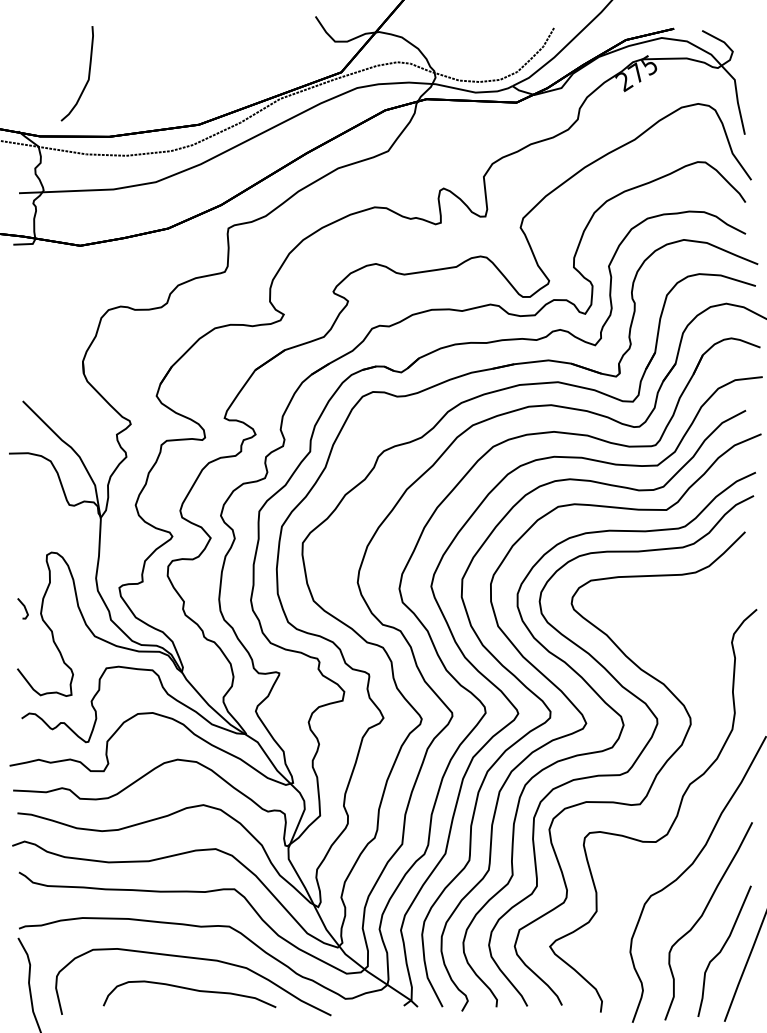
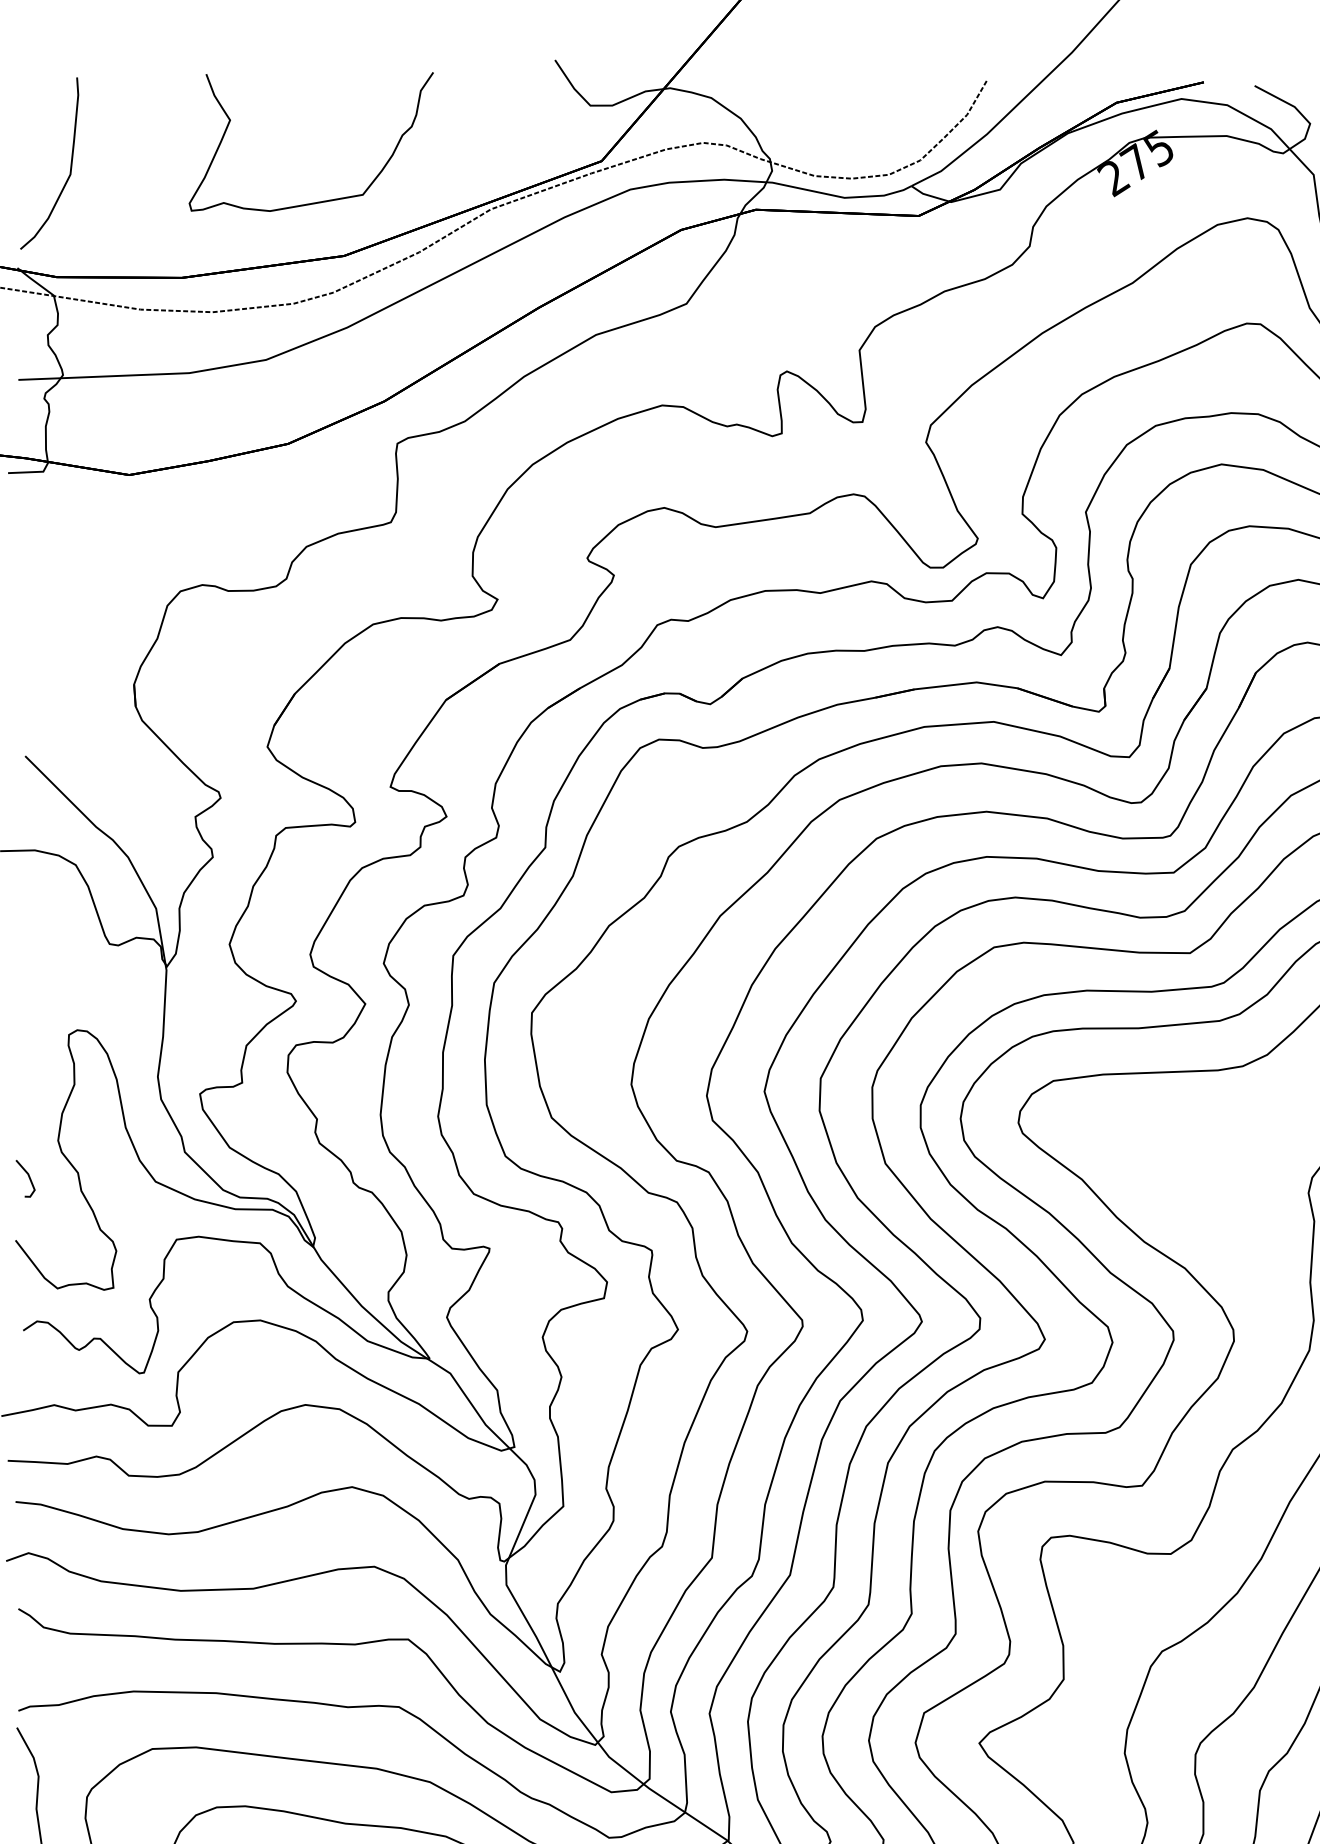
curve: (88, 73) -> (69, 163), moved
curve: (187, 93) -> (323, 199), added
line: (24, 608) -> (28, 1178), moved

